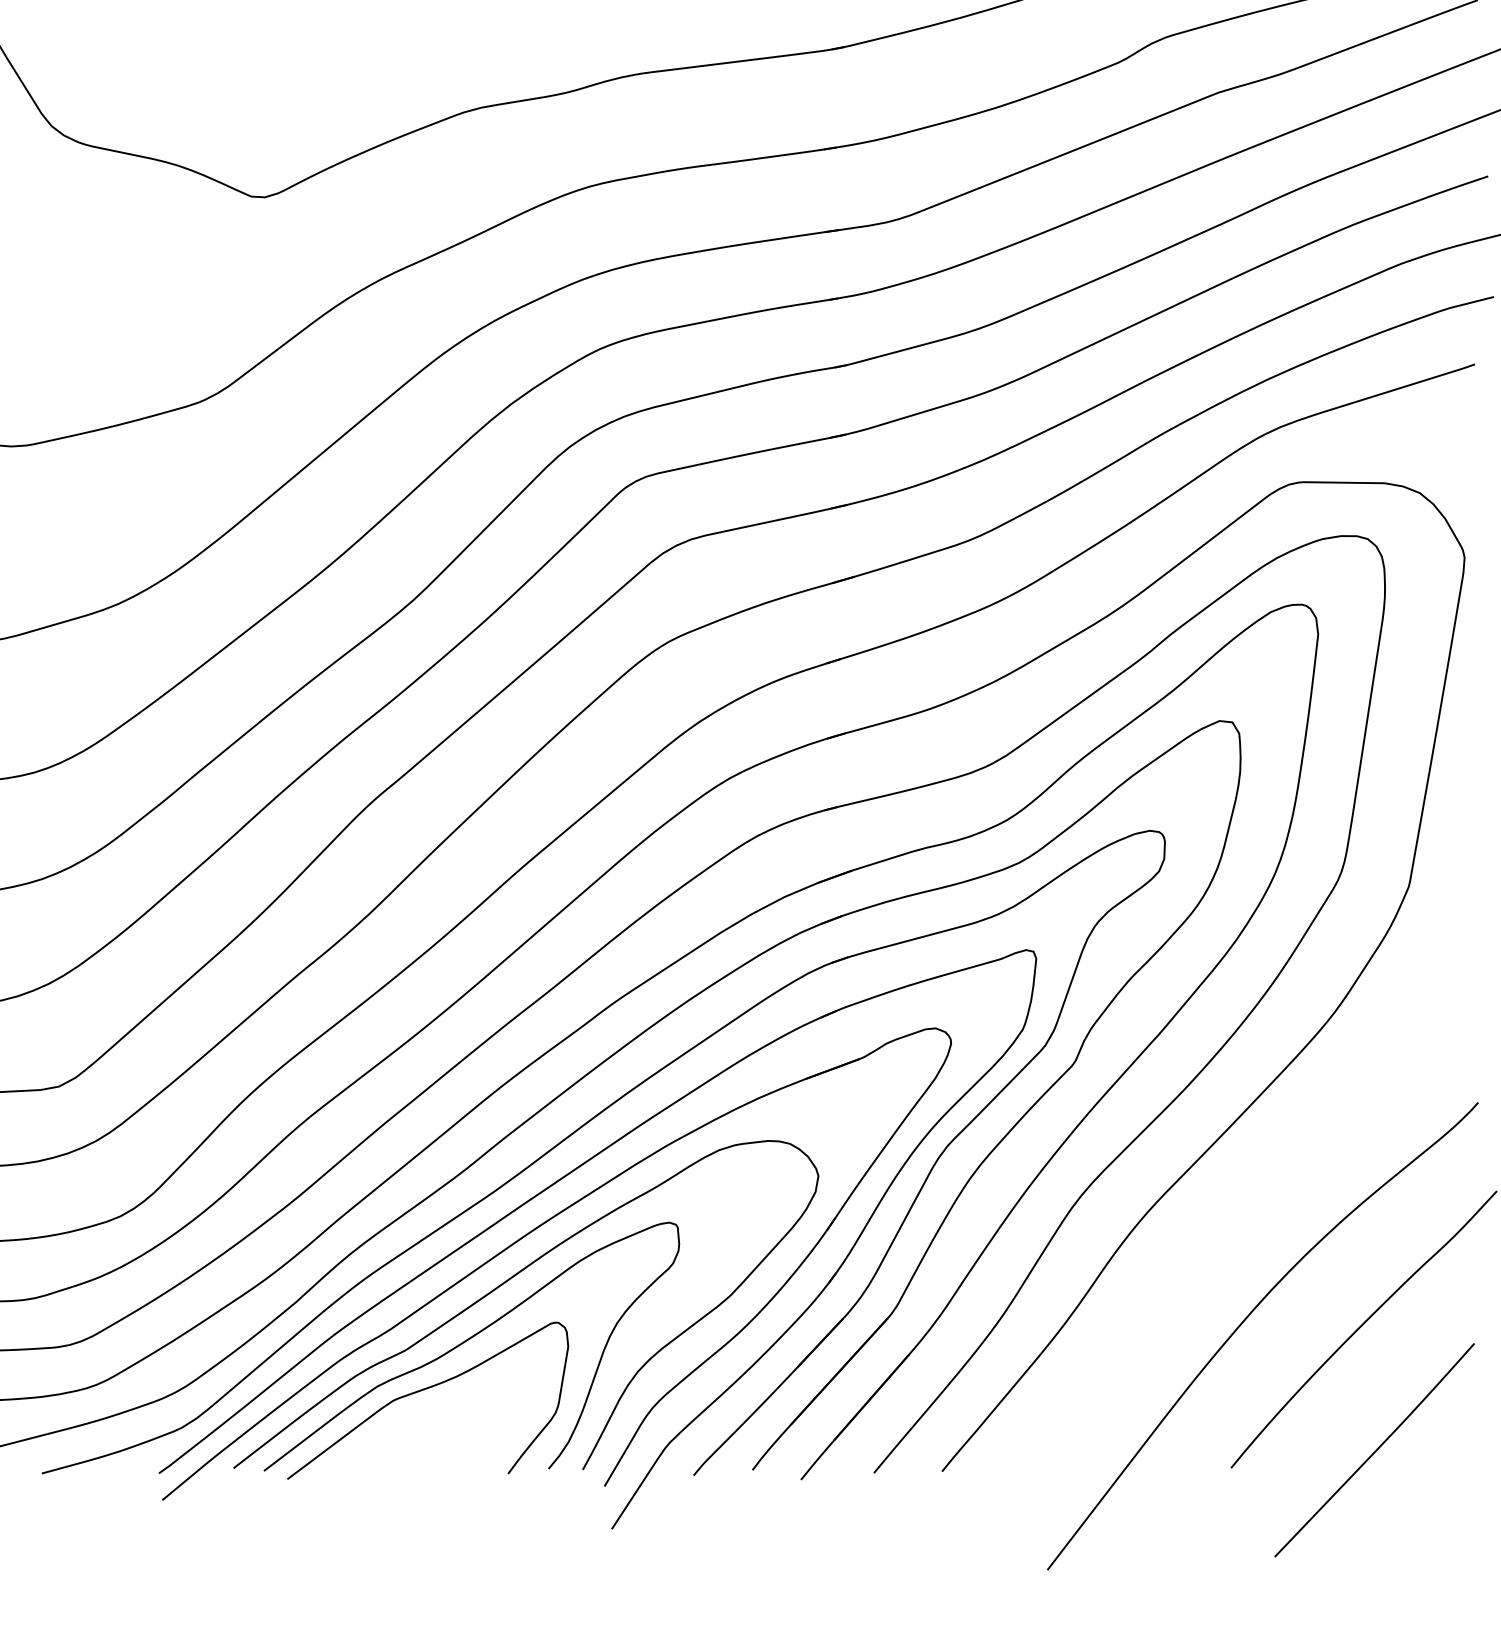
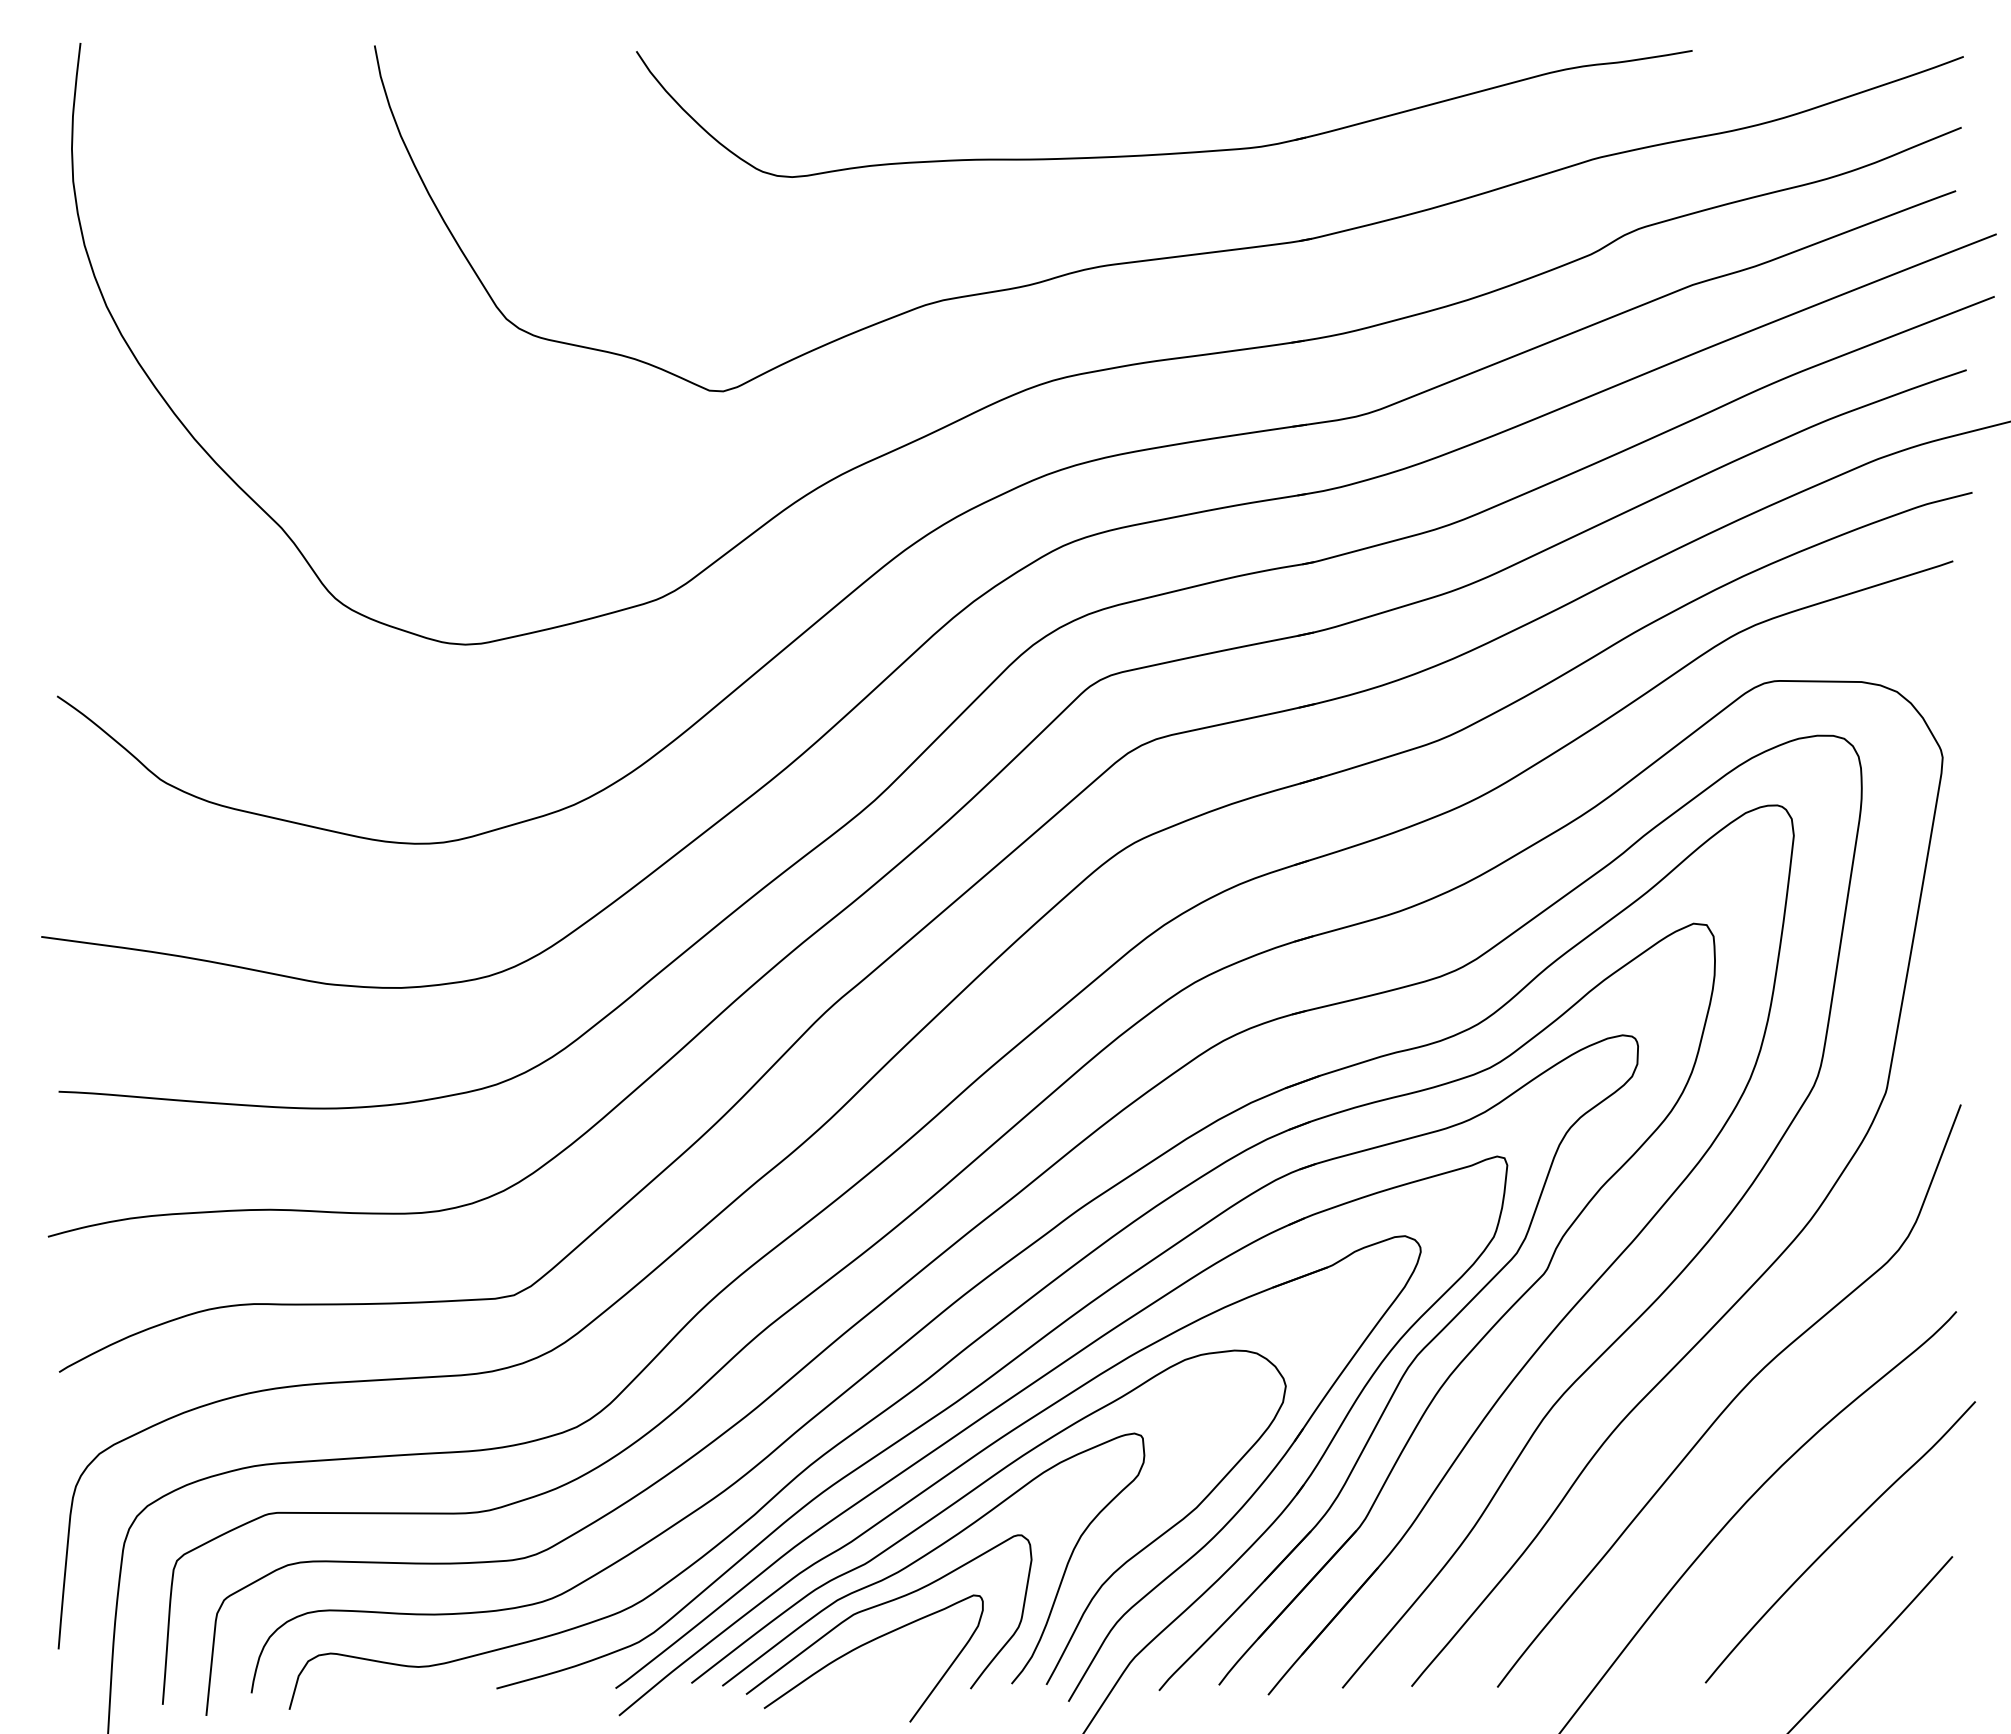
curve: (1257, 1189) -> (1732, 1399), added
curve: (405, 1430) -> (866, 1644), added

